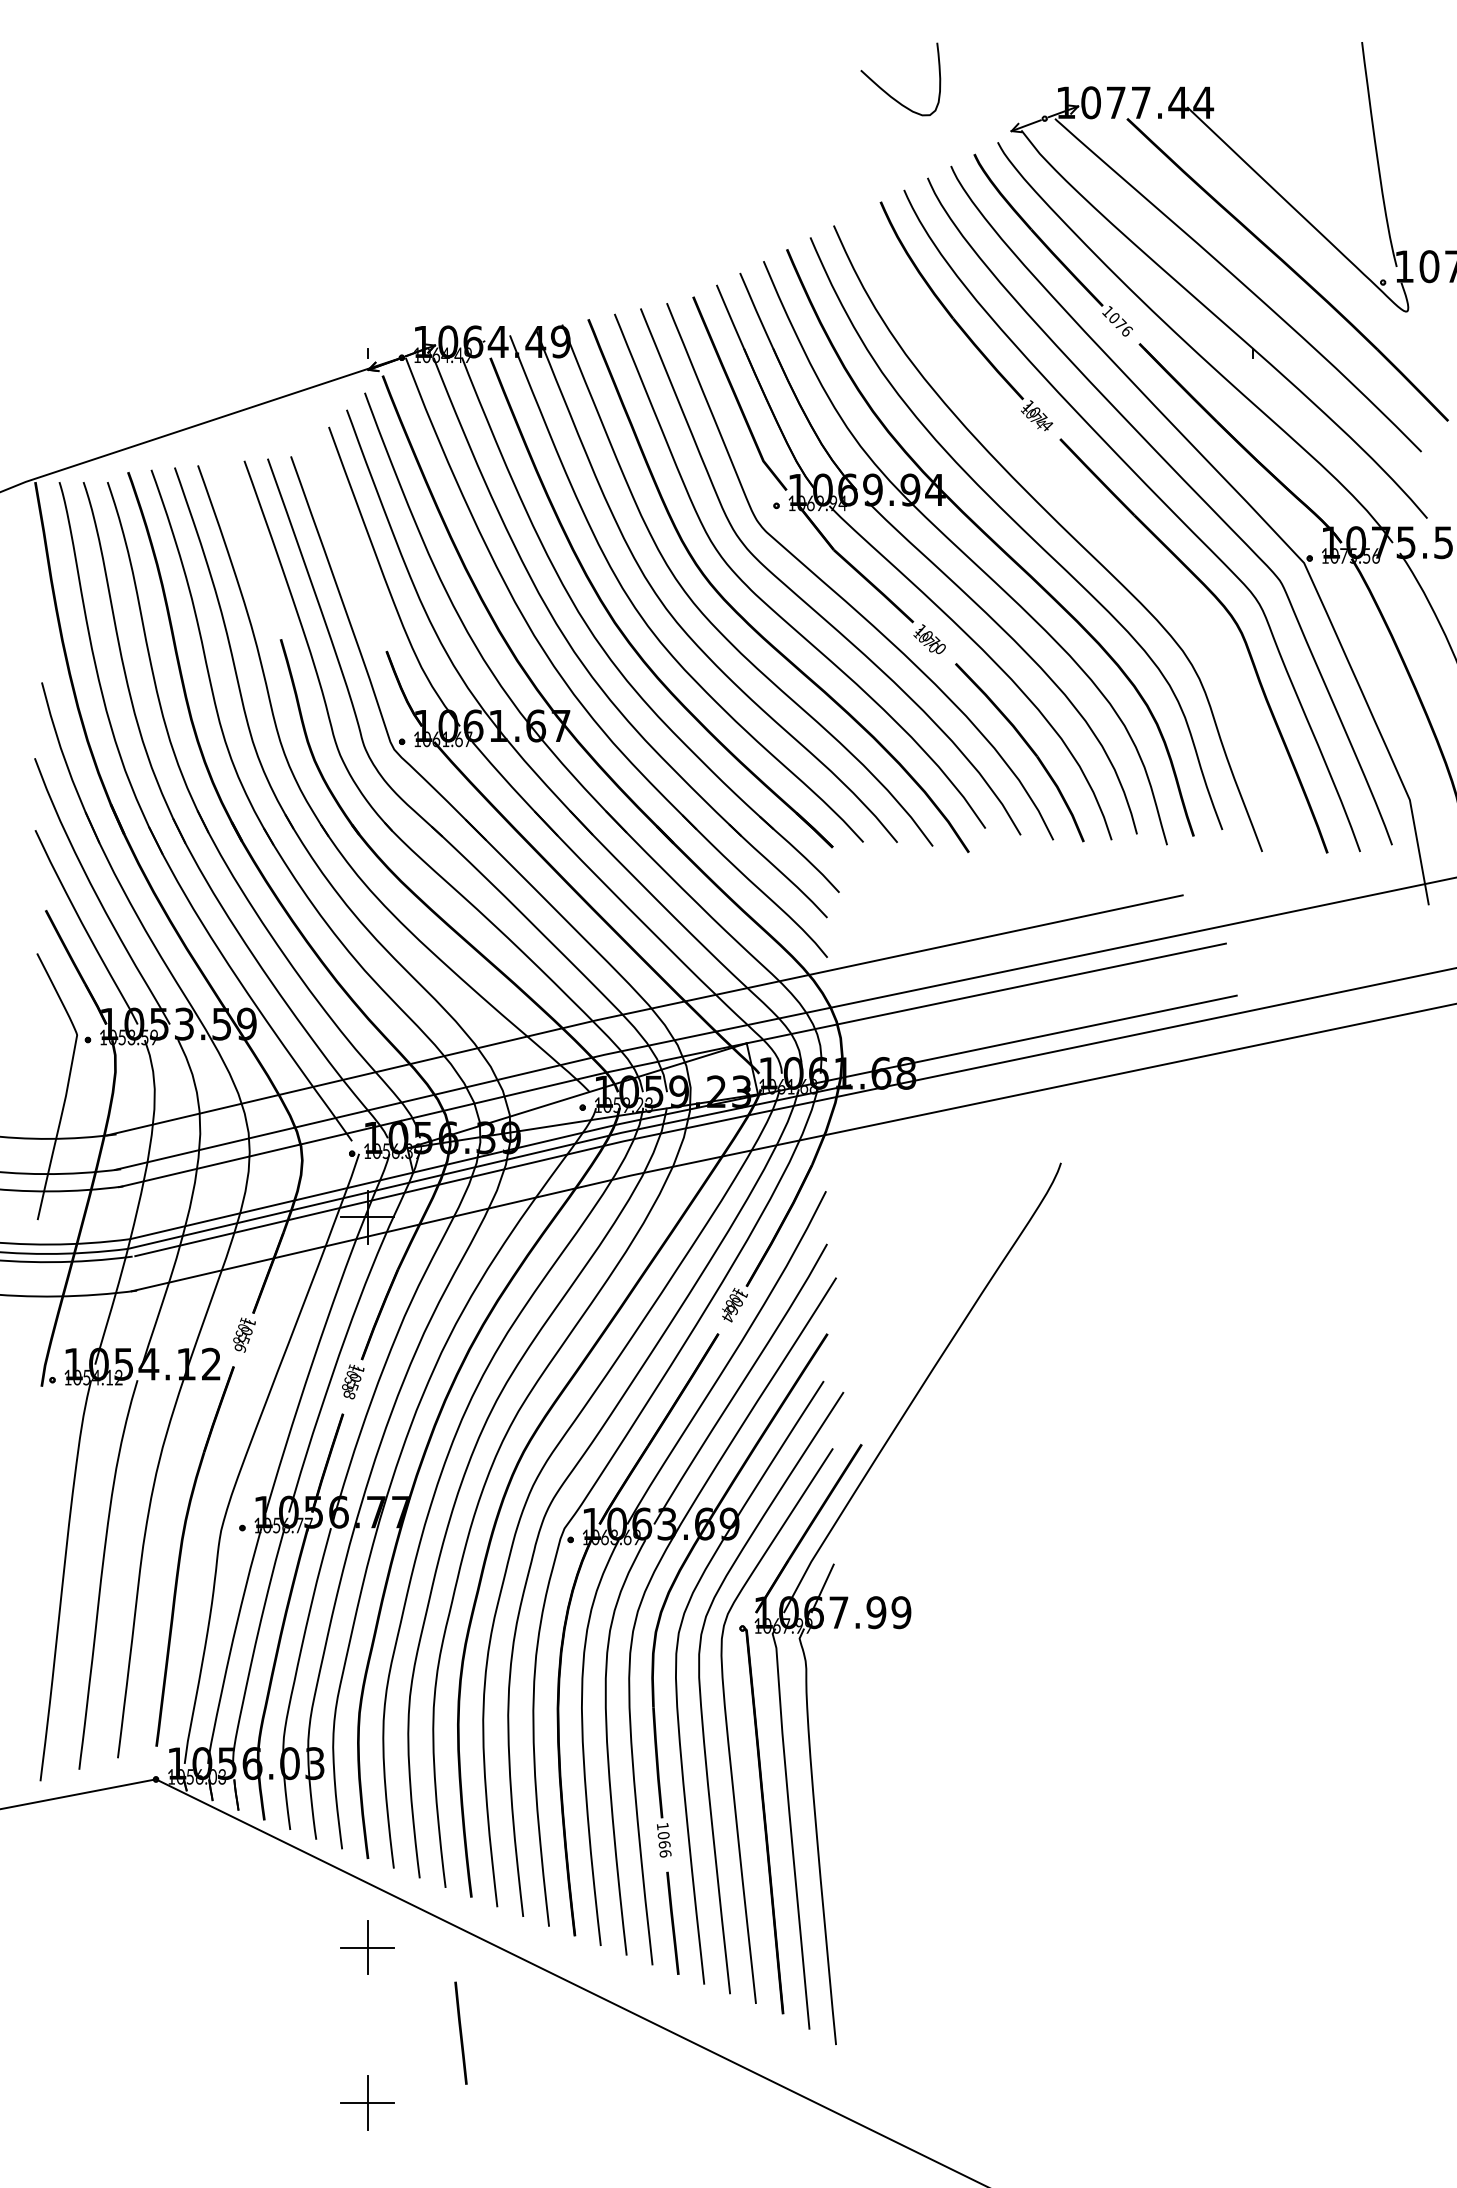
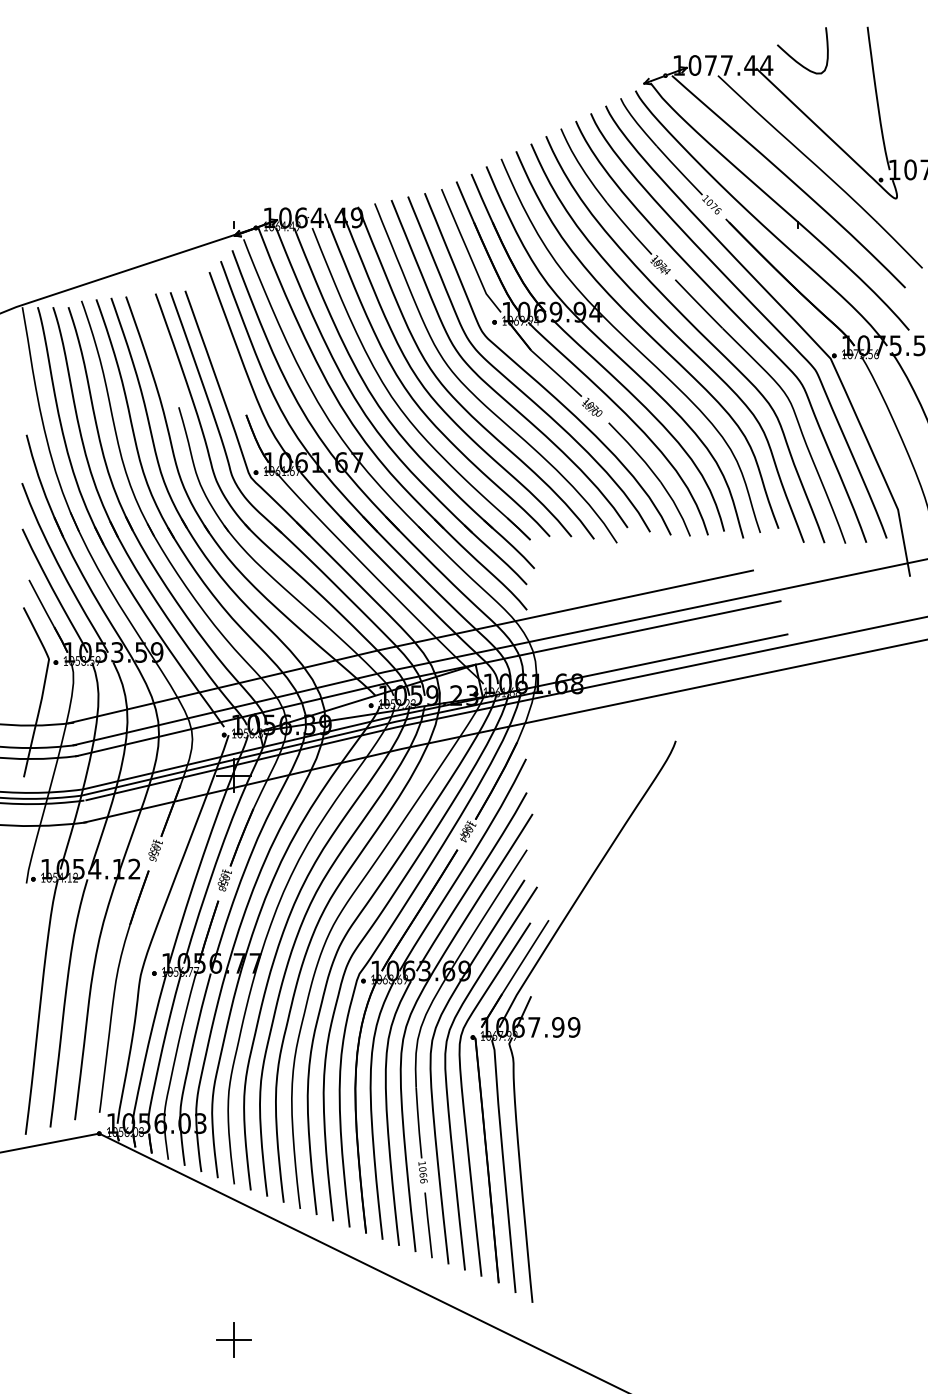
curve: (887, 91) -> (794, 58), moved
curve: (1091, 517) -> (695, 329), added
part: (366, 1947) -> (233, 1240), removed
line: (460, 2033) -> (293, 1295), removed

